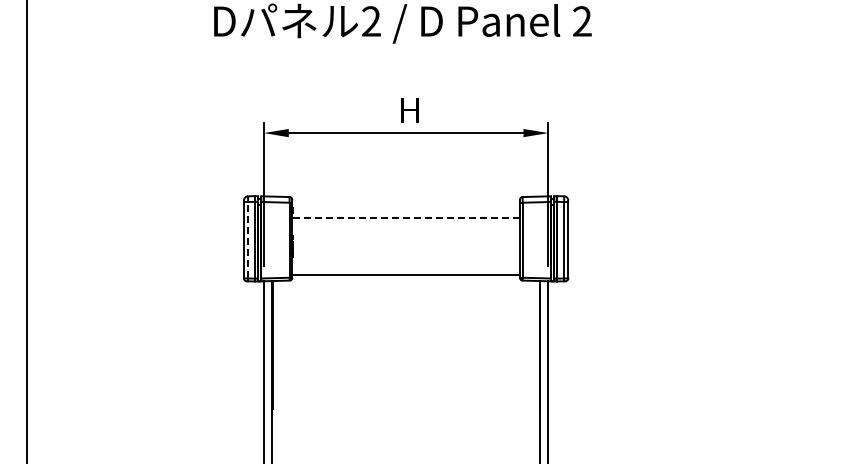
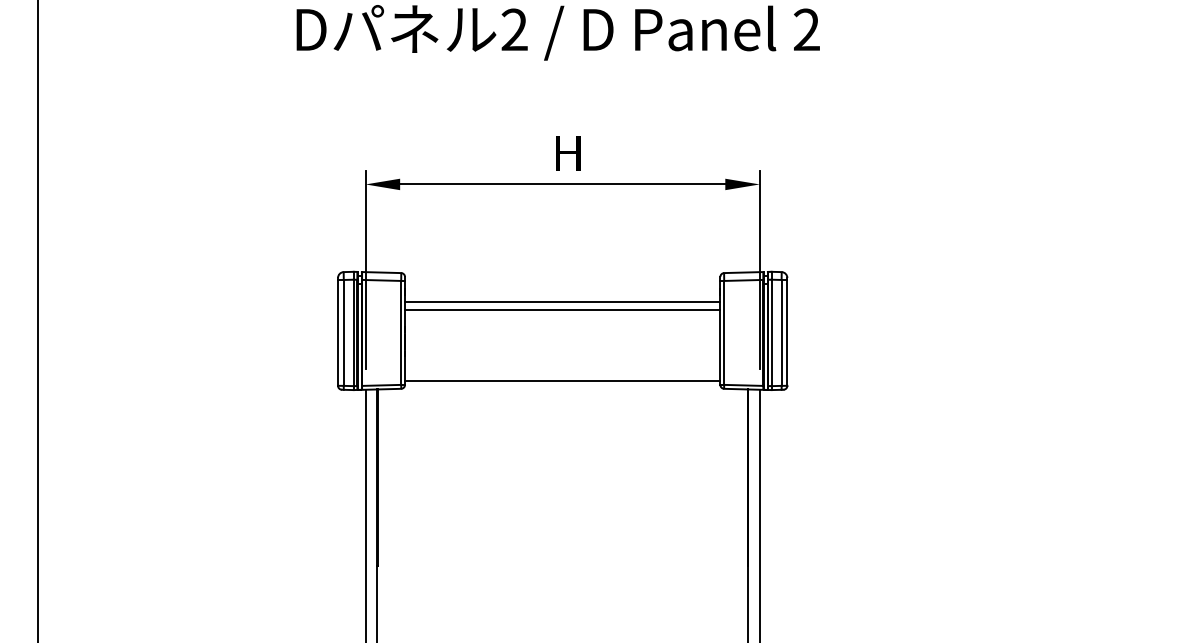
line: (406, 217) -> (563, 301), dashed -> solid
line: (405, 223) -> (561, 309), added
line: (248, 239) -> (344, 331), dashed -> solid

